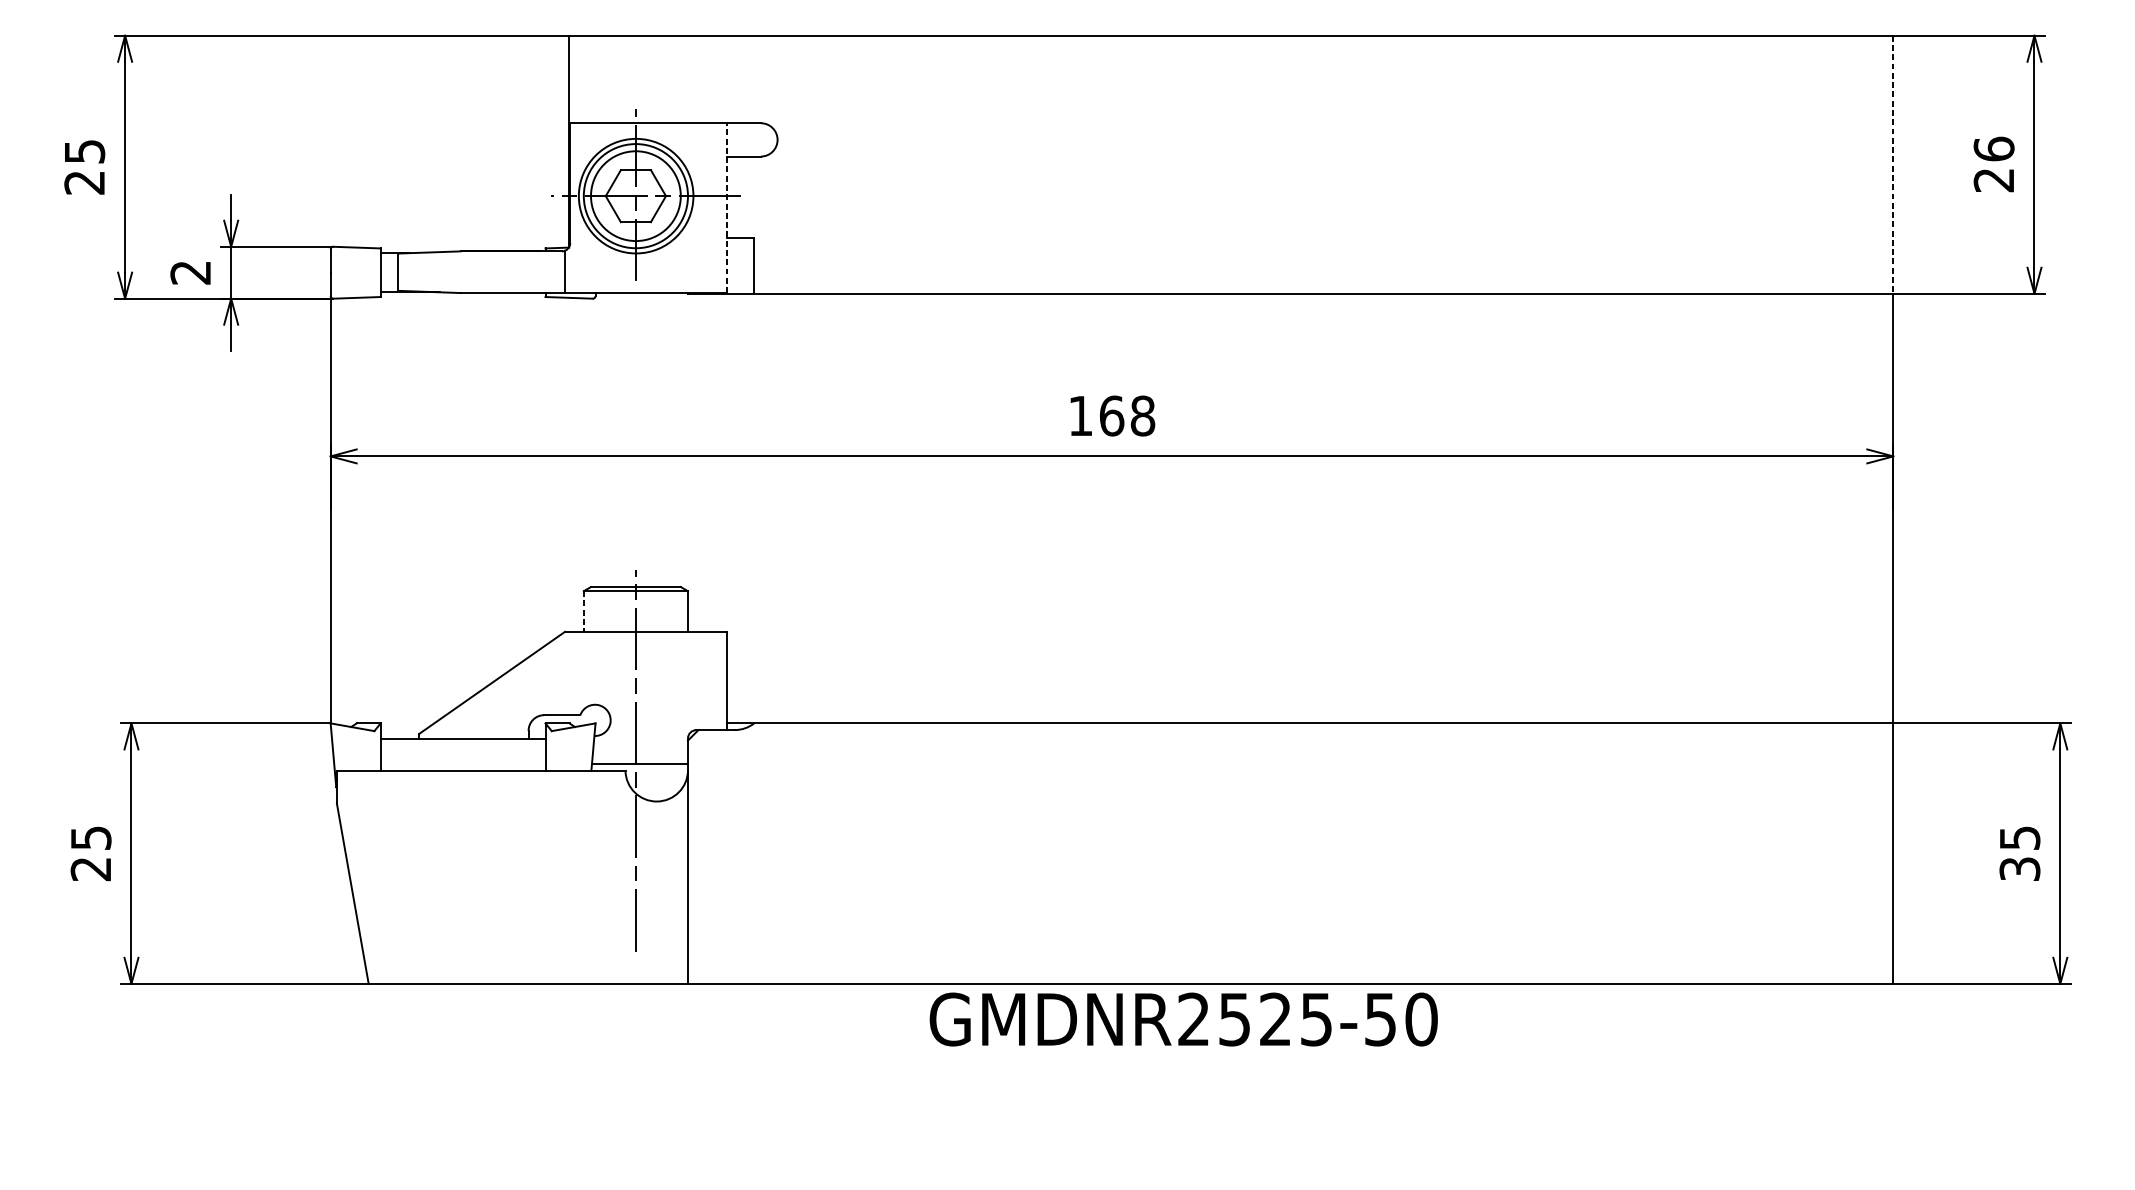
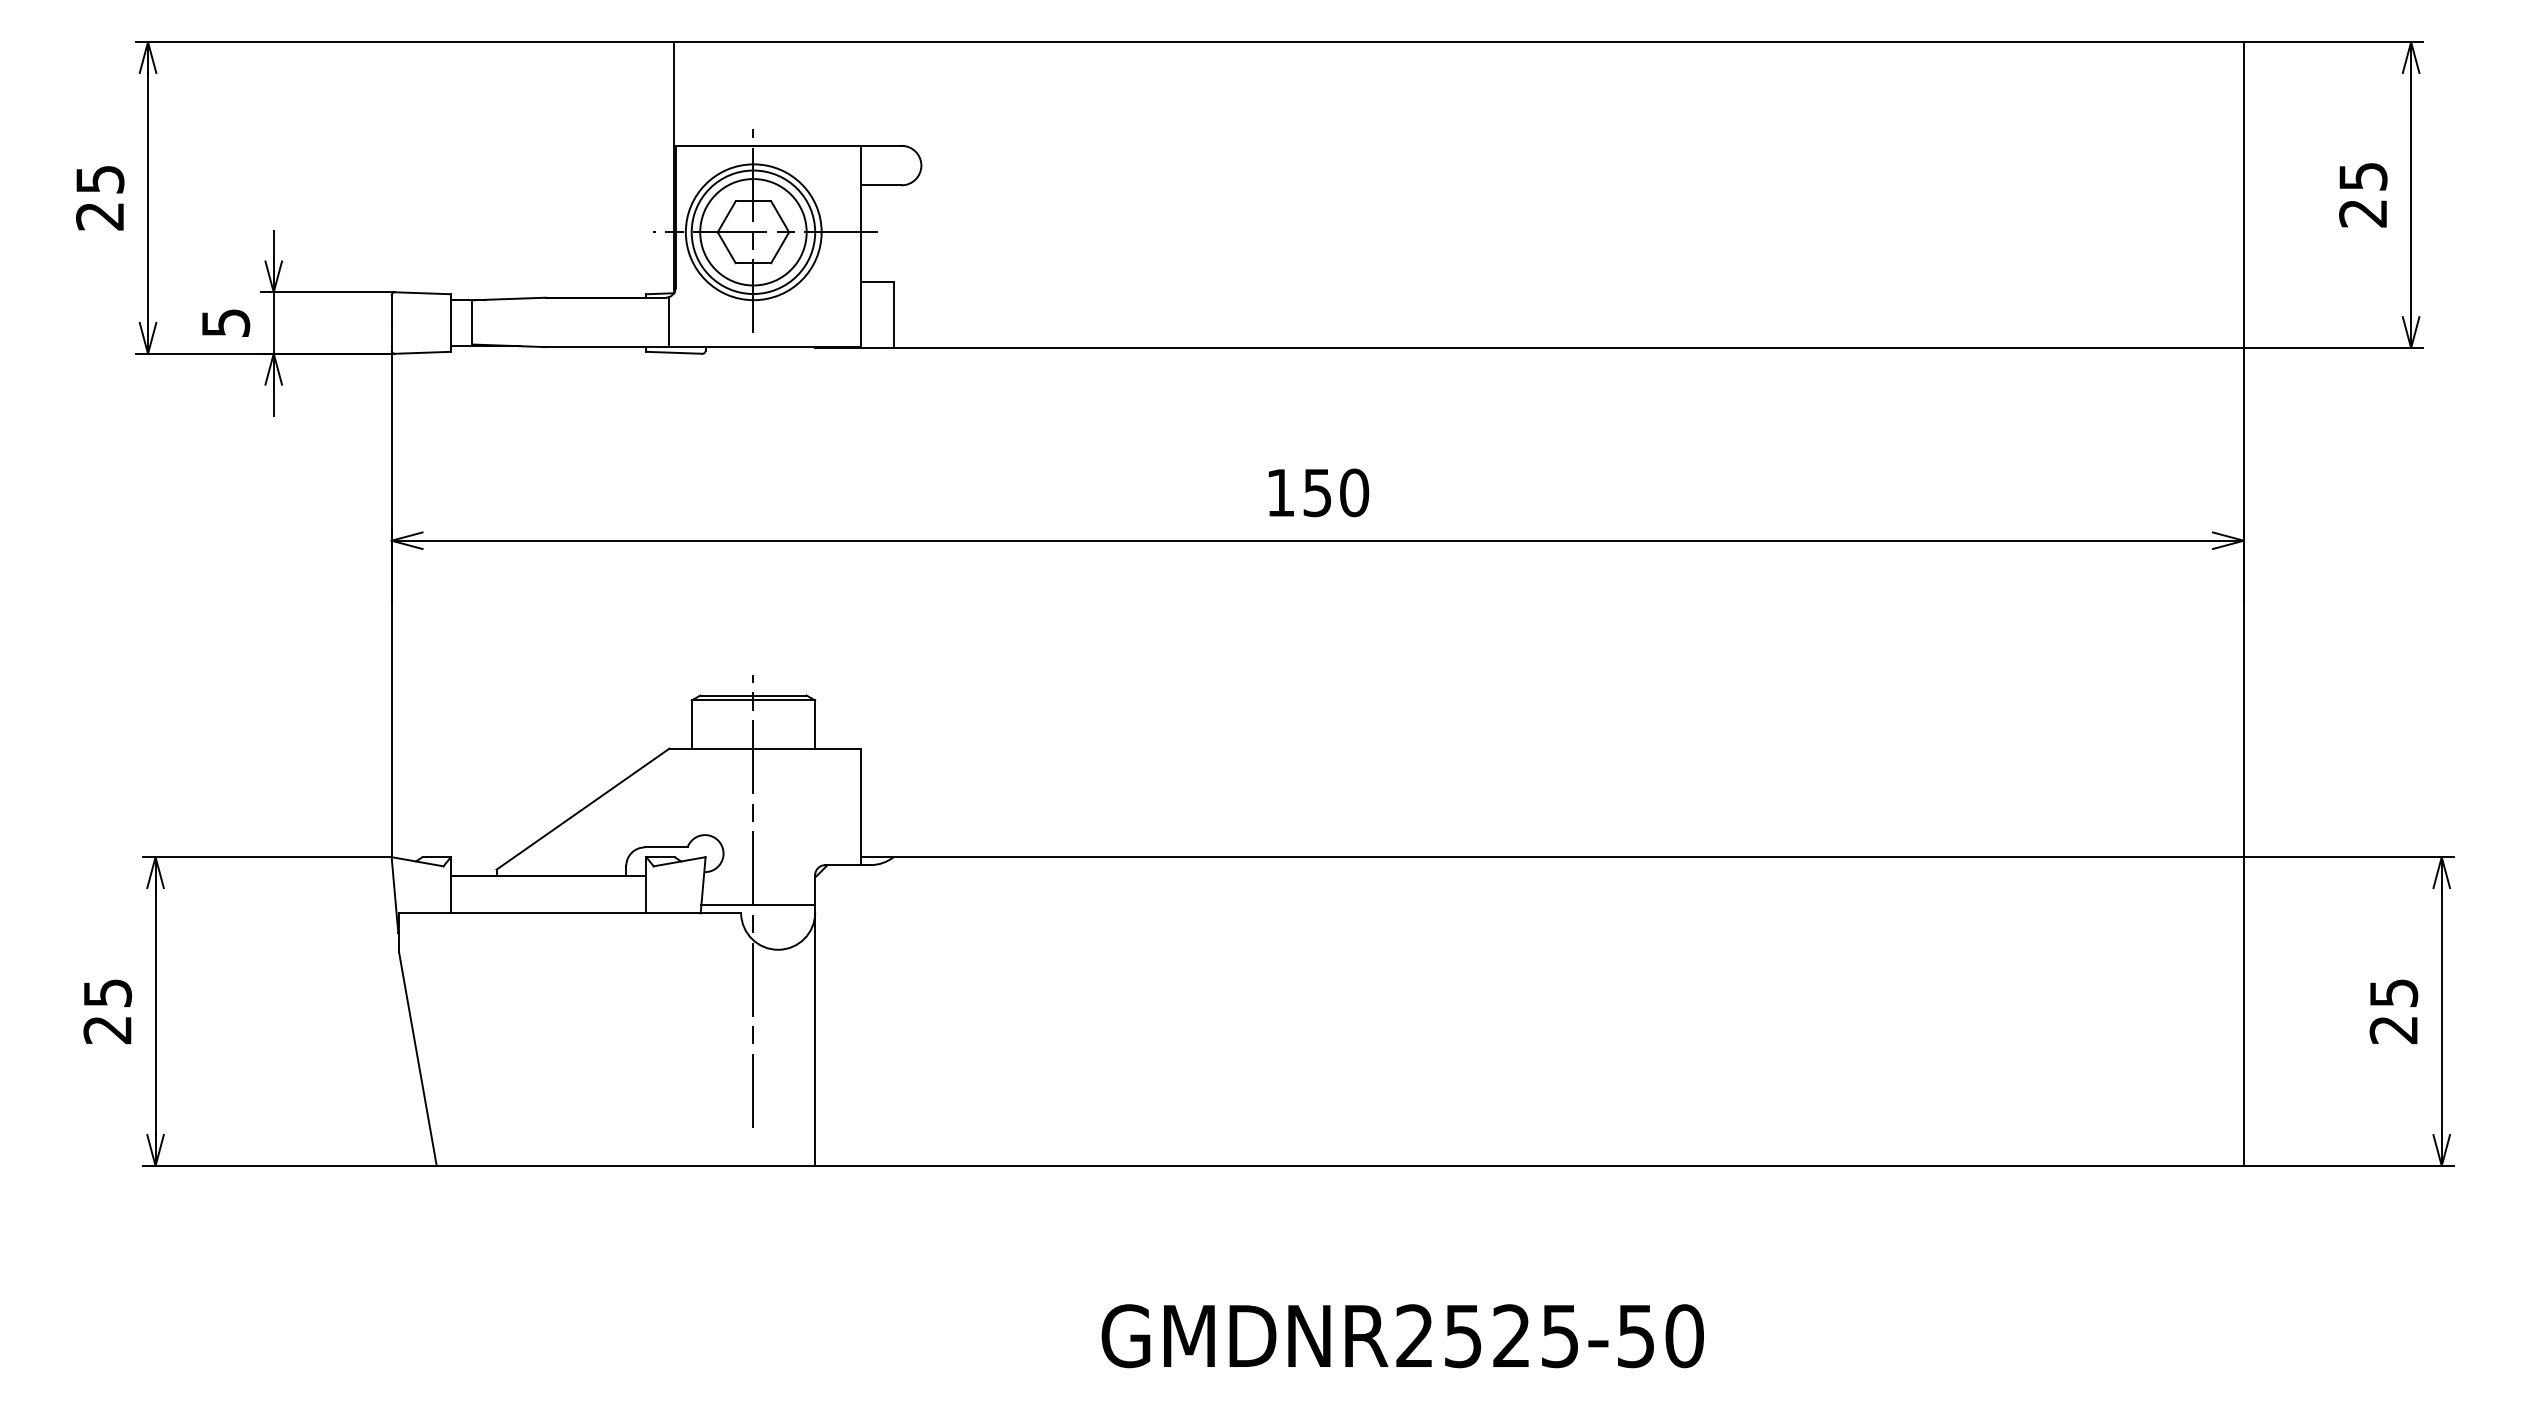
text: (1994, 148) -> (2363, 175), 26 -> 25
line: (1893, 165) -> (2243, 195), dashed -> solid
line: (726, 208) -> (860, 246), dashed -> solid
text: (190, 273) -> (225, 323), 2 -> 5
text: (1127, 415) -> (1336, 492), 168 -> 150
line: (583, 612) -> (691, 725), dashed -> solid
text: (2019, 869) -> (2393, 1030), 35 -> 25
text: (1183, 1019) -> (1402, 1336), moved

